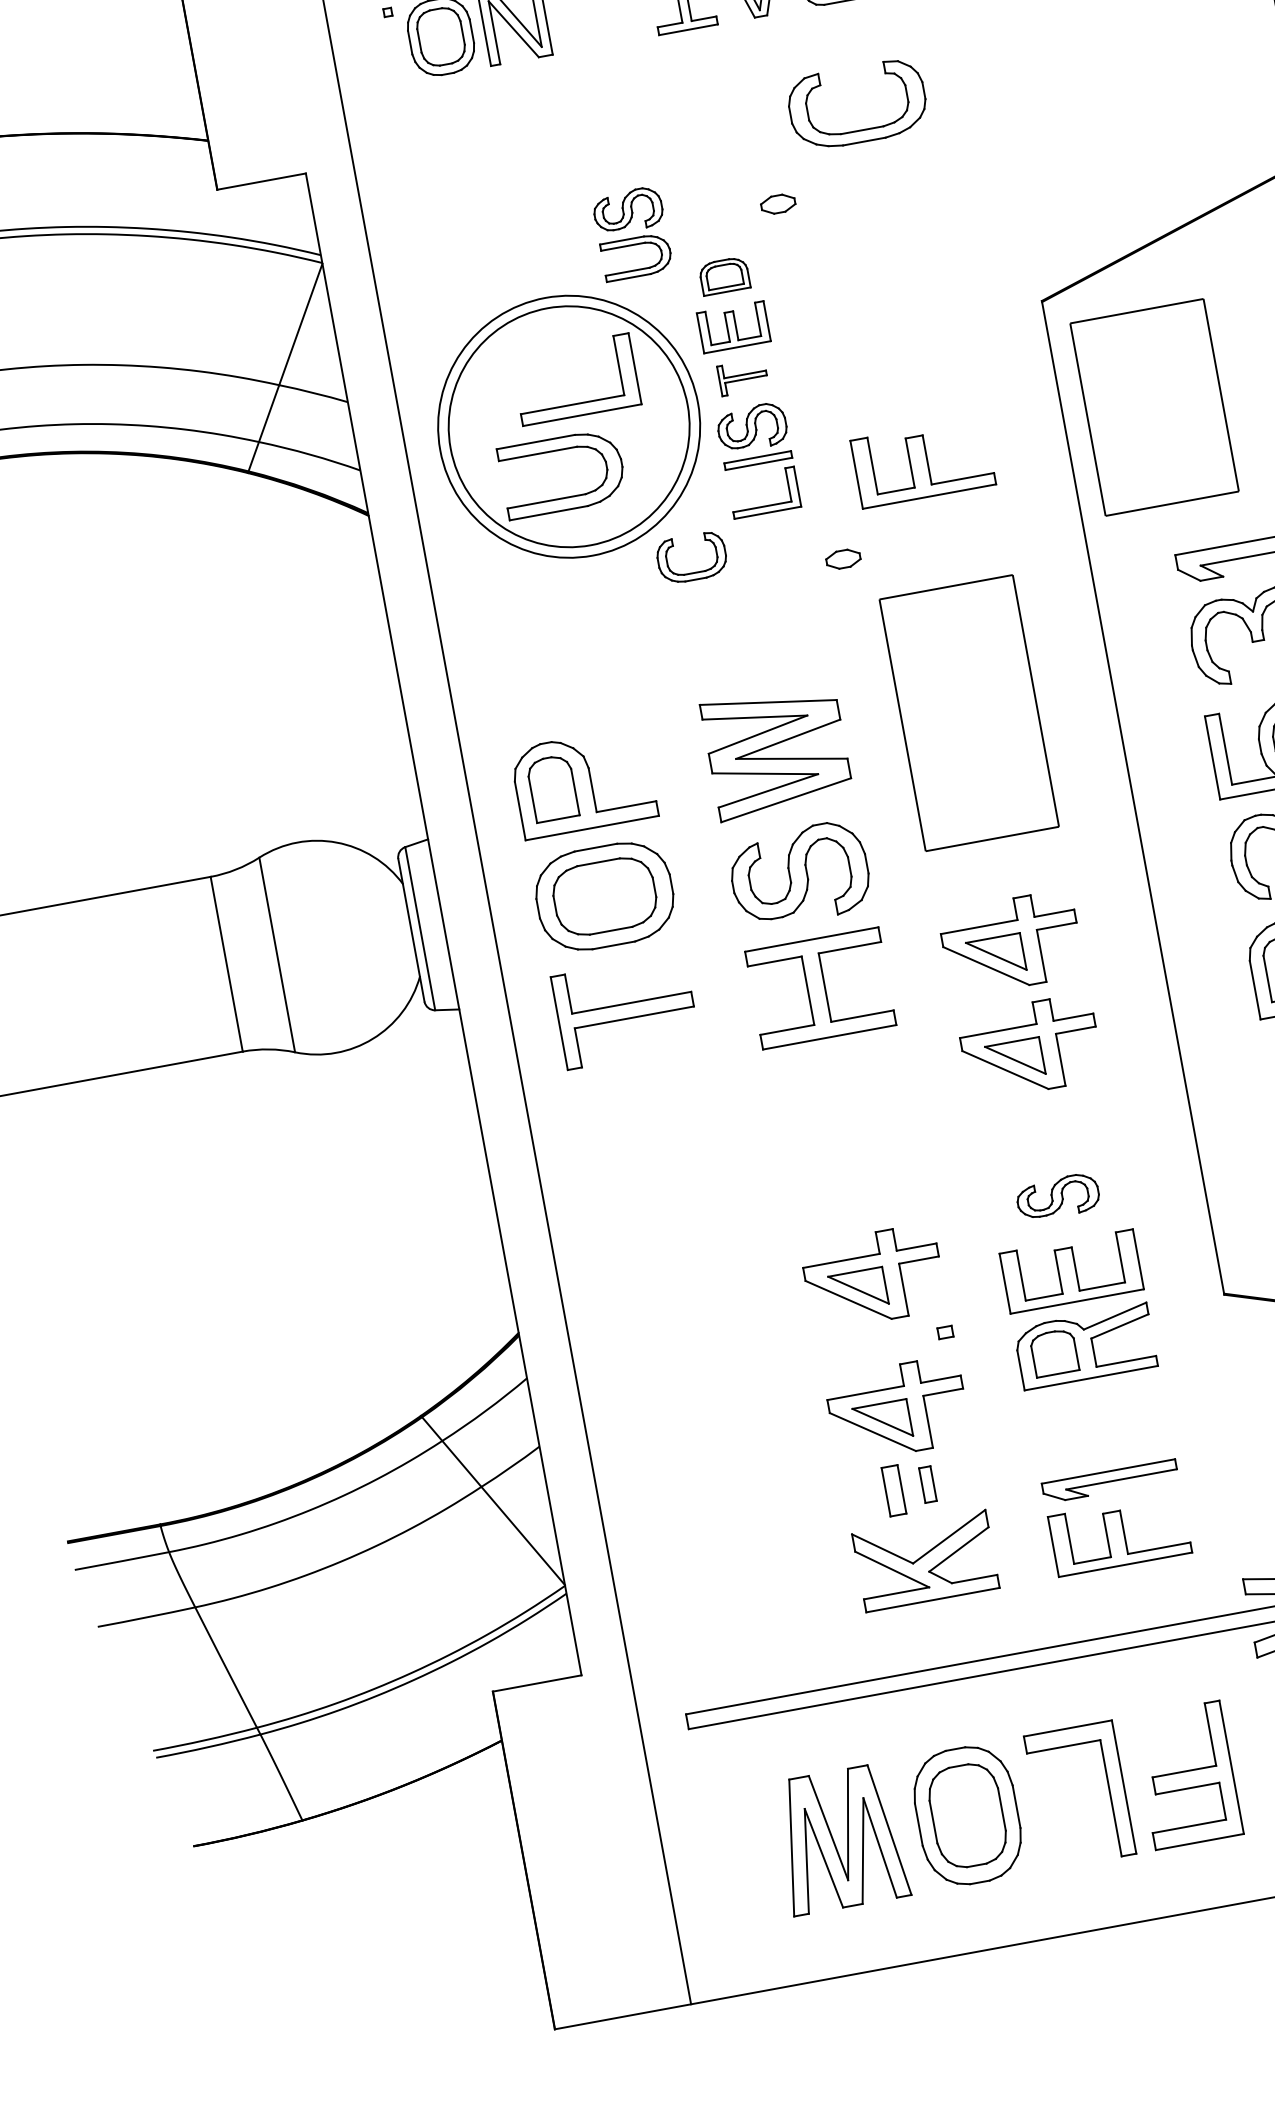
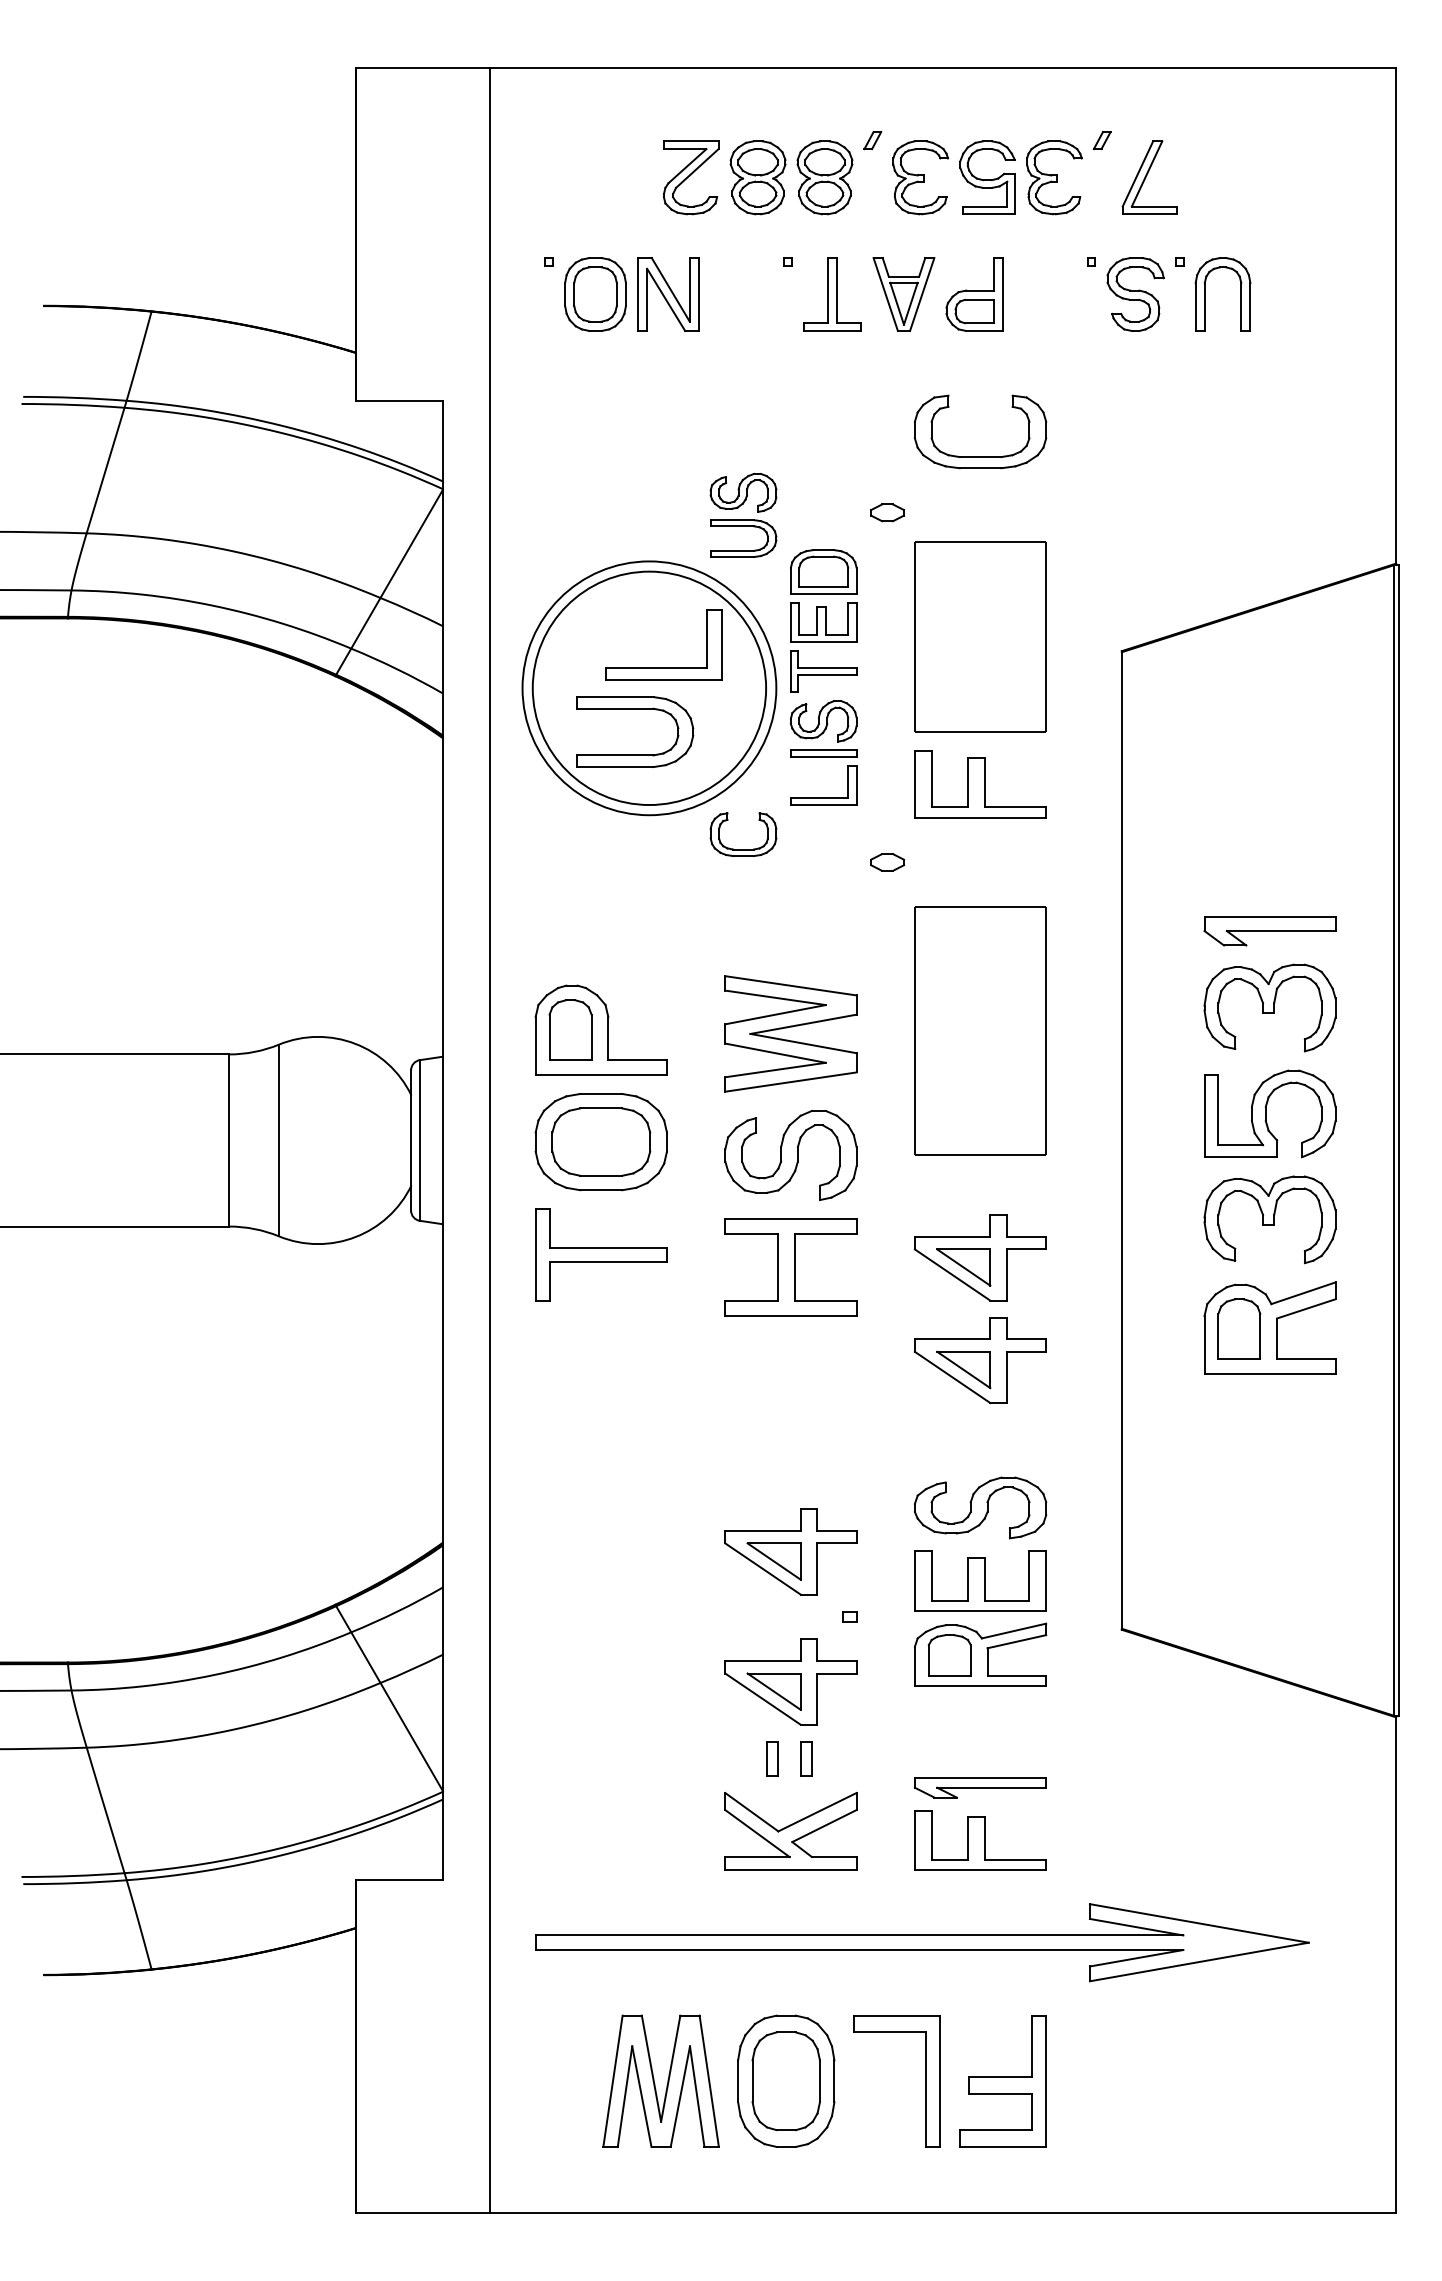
part: (724, 275) -> (823, 571), size x1.43
part: (742, 377) -> (823, 671), size x1.43
part: (1154, 406) -> (980, 636), moved
part: (1057, 1196) -> (980, 1507), size x1.67
part: (893, 1490) -> (772, 1758), size x0.71

